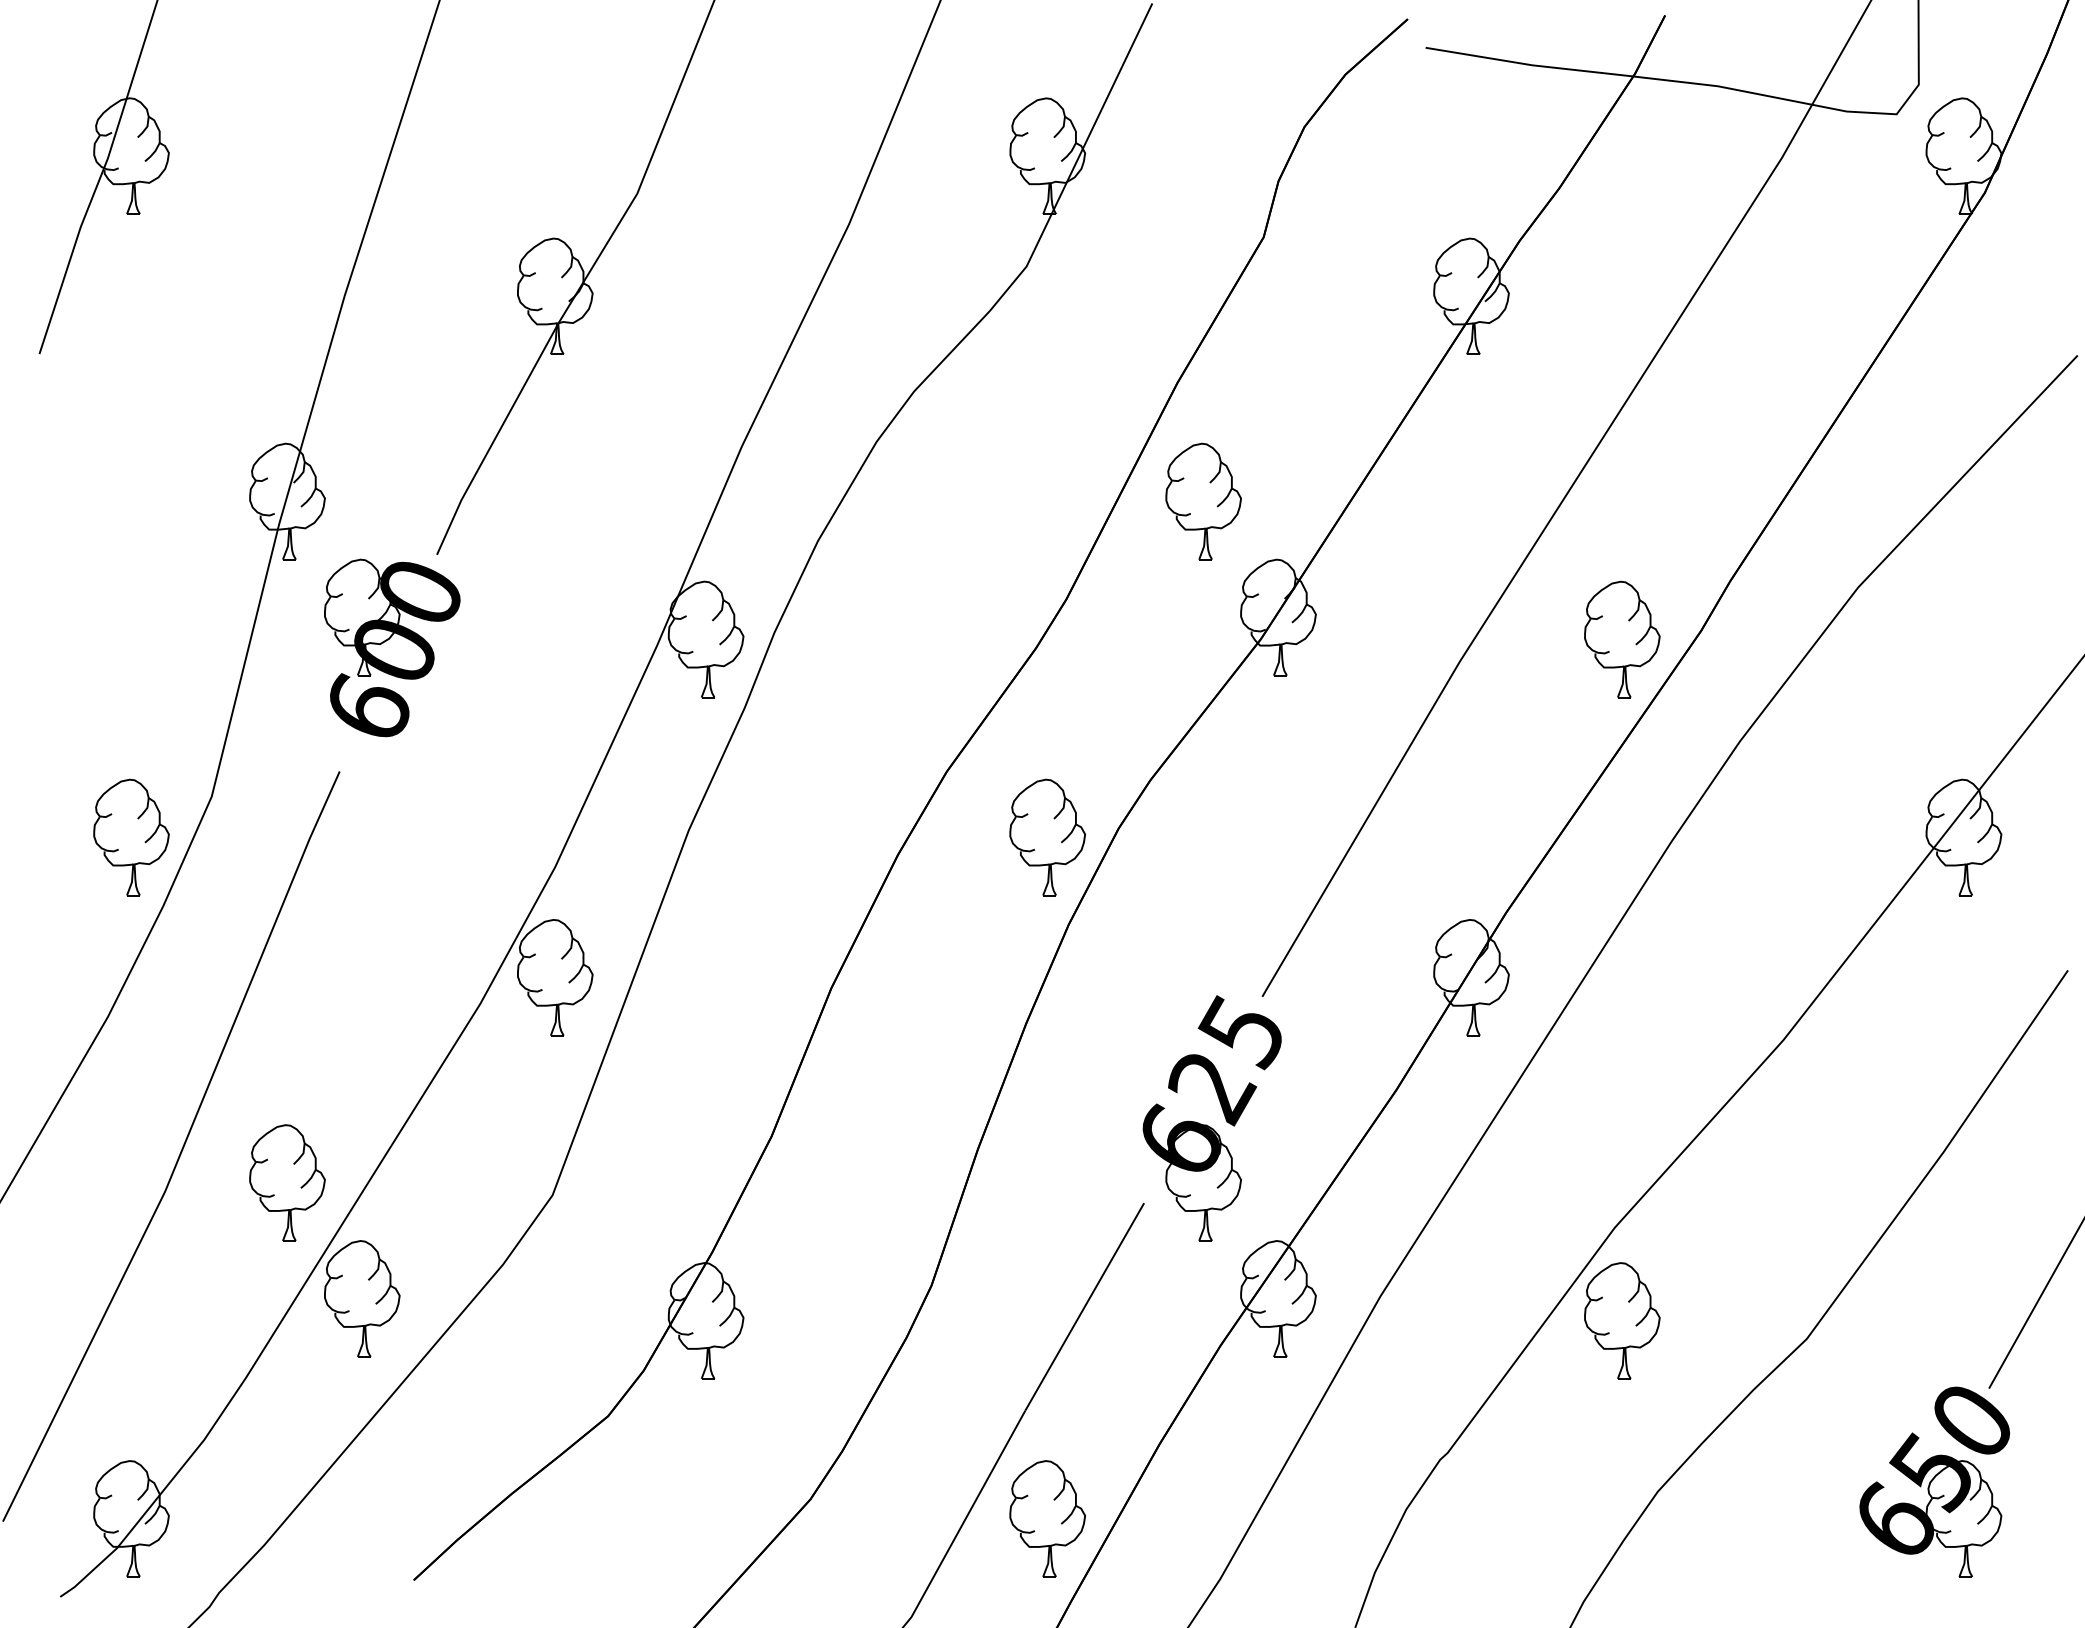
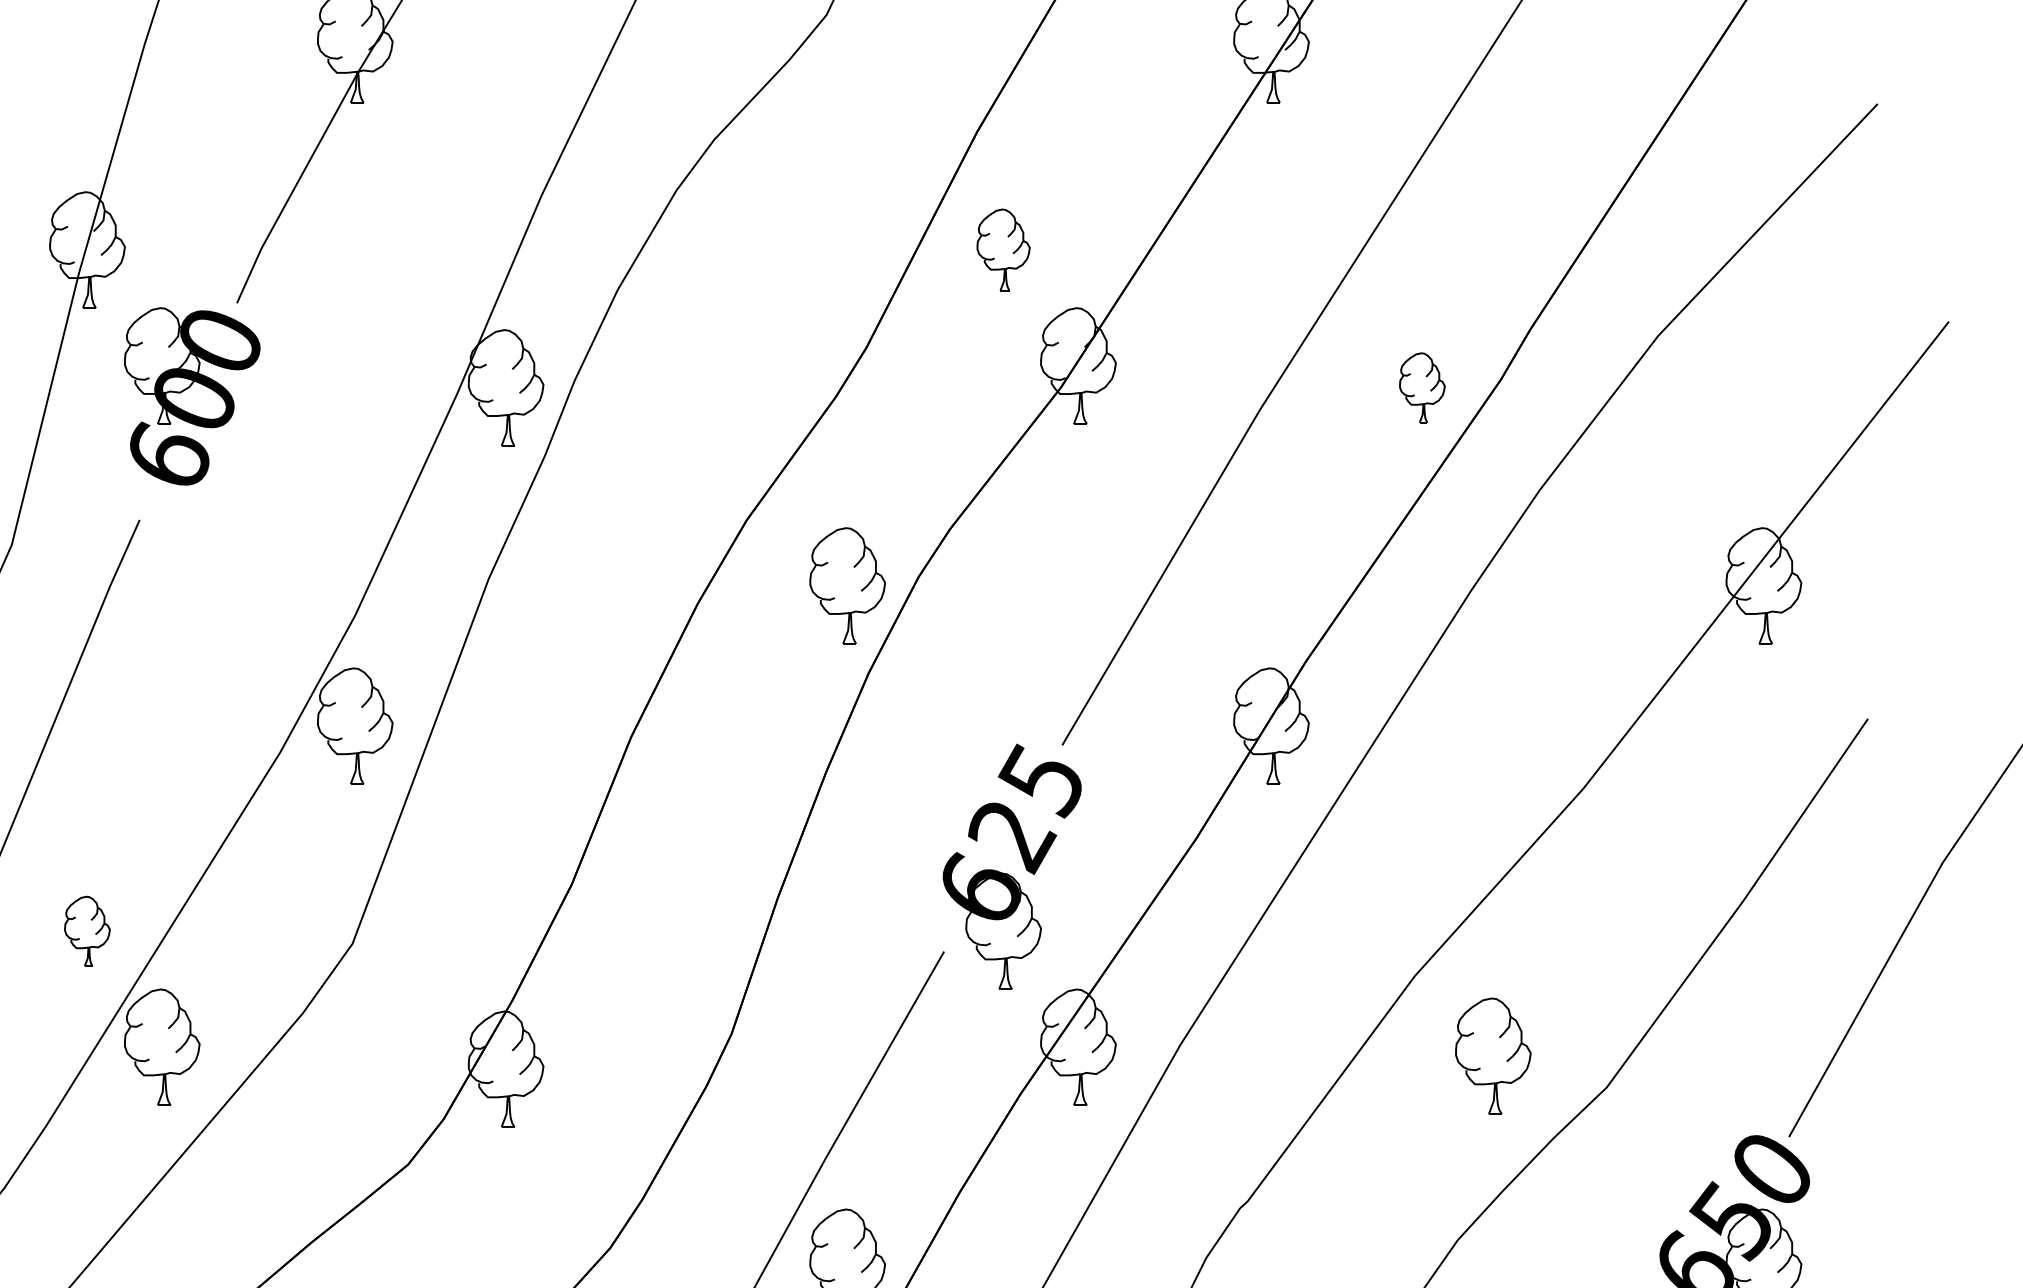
part: (1203, 501) -> (1003, 249), size x0.7
part: (1622, 639) -> (1422, 387), size x0.6
part: (287, 1182) -> (87, 930), size x0.6
part: (1622, 1320) -> (1493, 1055), moved

